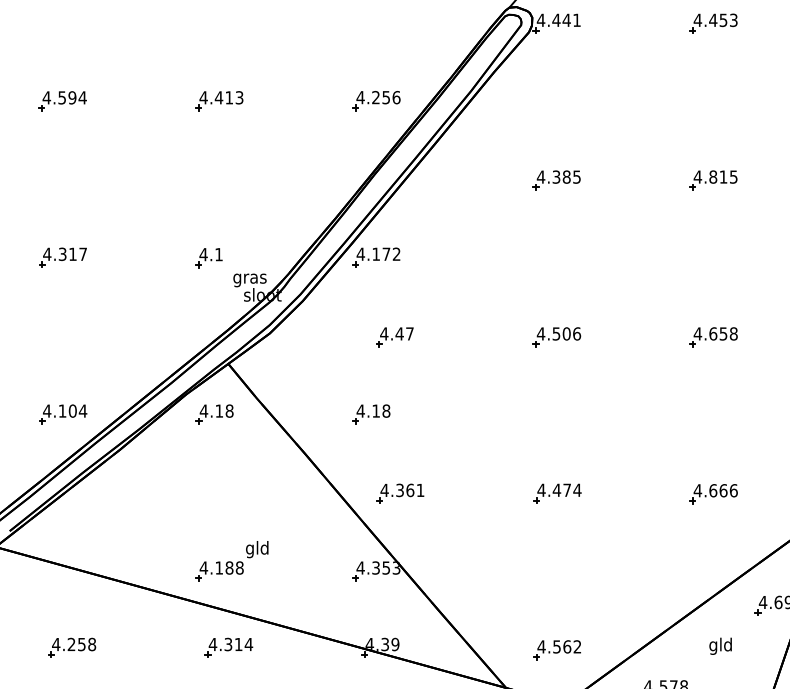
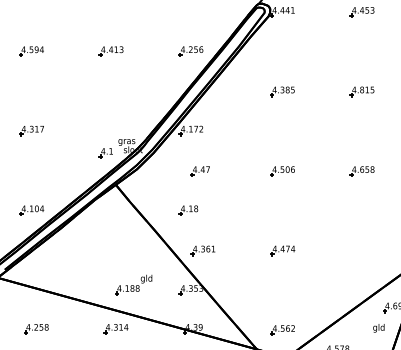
part: (207, 258) -> (105, 153), moved
part: (213, 414) -> (108, 210), removed
part: (712, 493) -> (361, 250), removed
part: (231, 560) -> (133, 284), moved
text: (719, 646) -> (378, 328), moved

